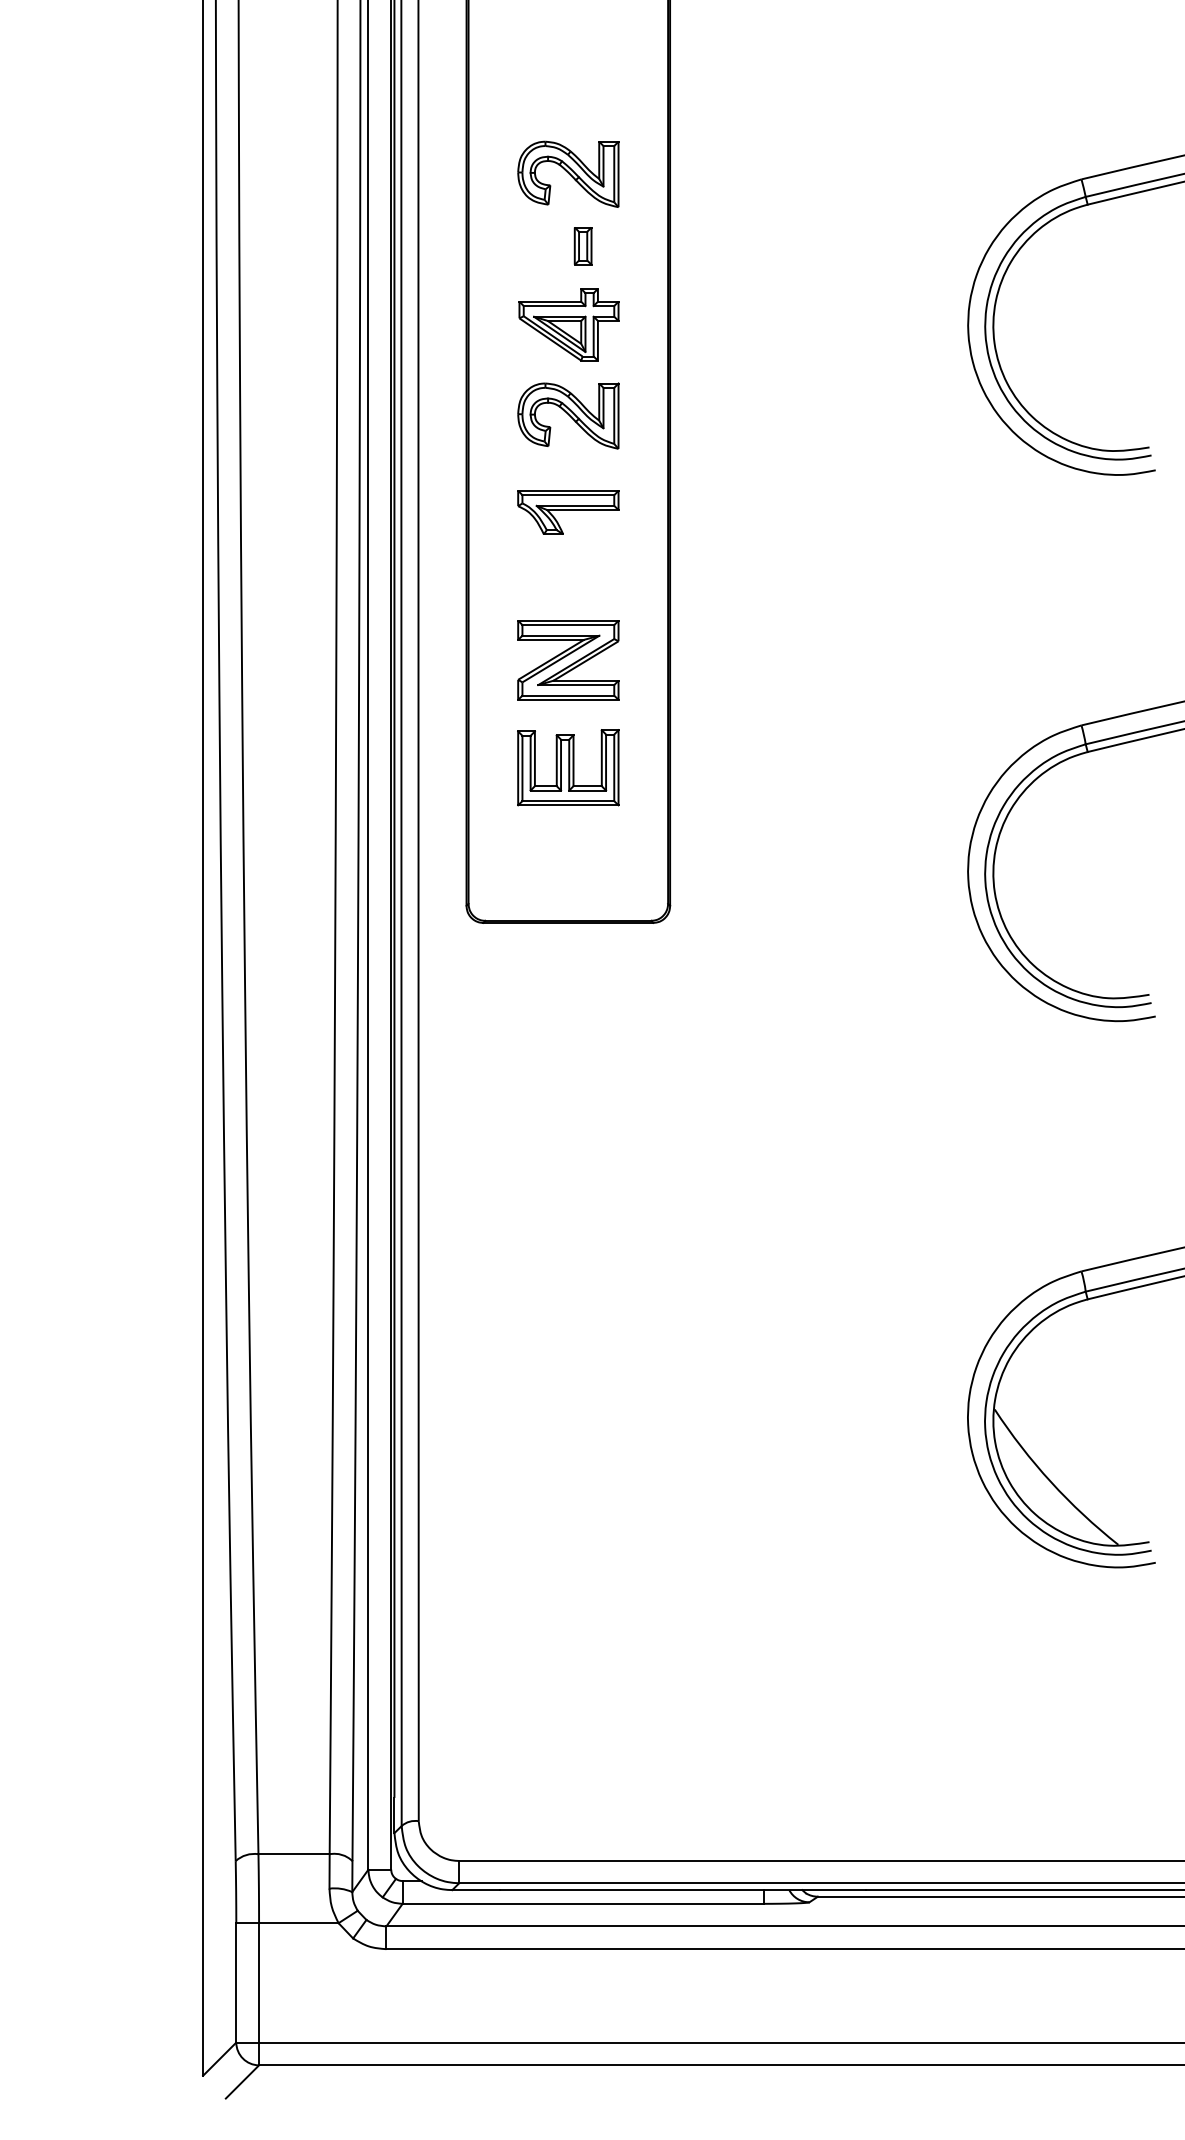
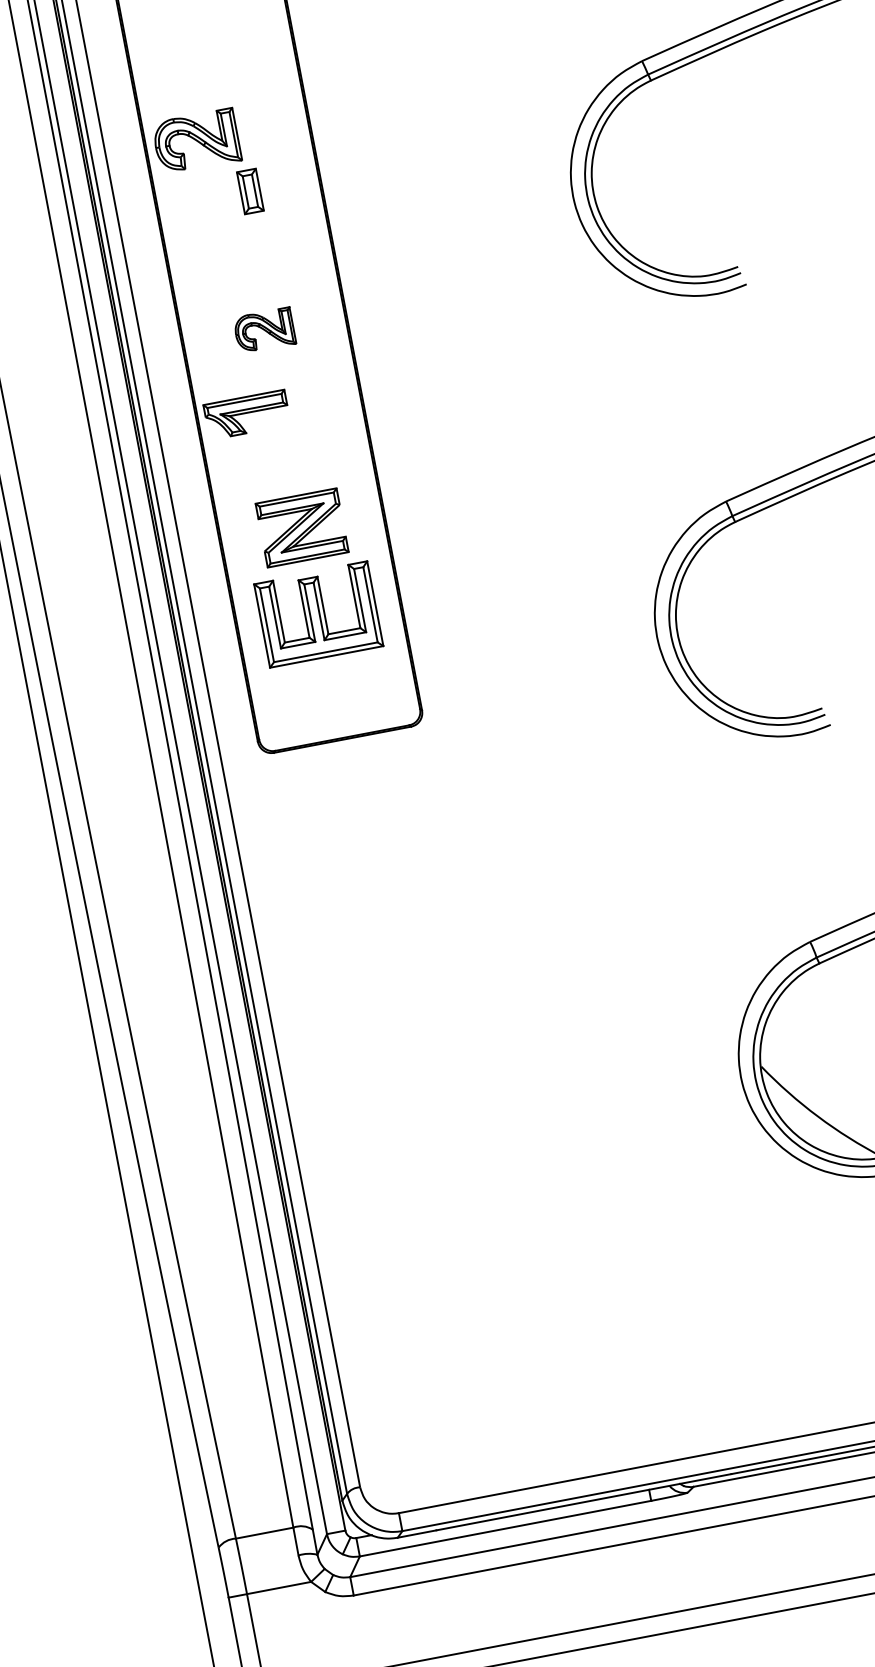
part: (568, 173) -> (196, 141), moved
part: (582, 246) -> (249, 192), size x1.4
part: (568, 324) -> (250, 257), removed
part: (568, 415) -> (264, 330), size x0.7
part: (568, 512) -> (247, 414), moved
part: (568, 767) -> (318, 614), size x1.4

